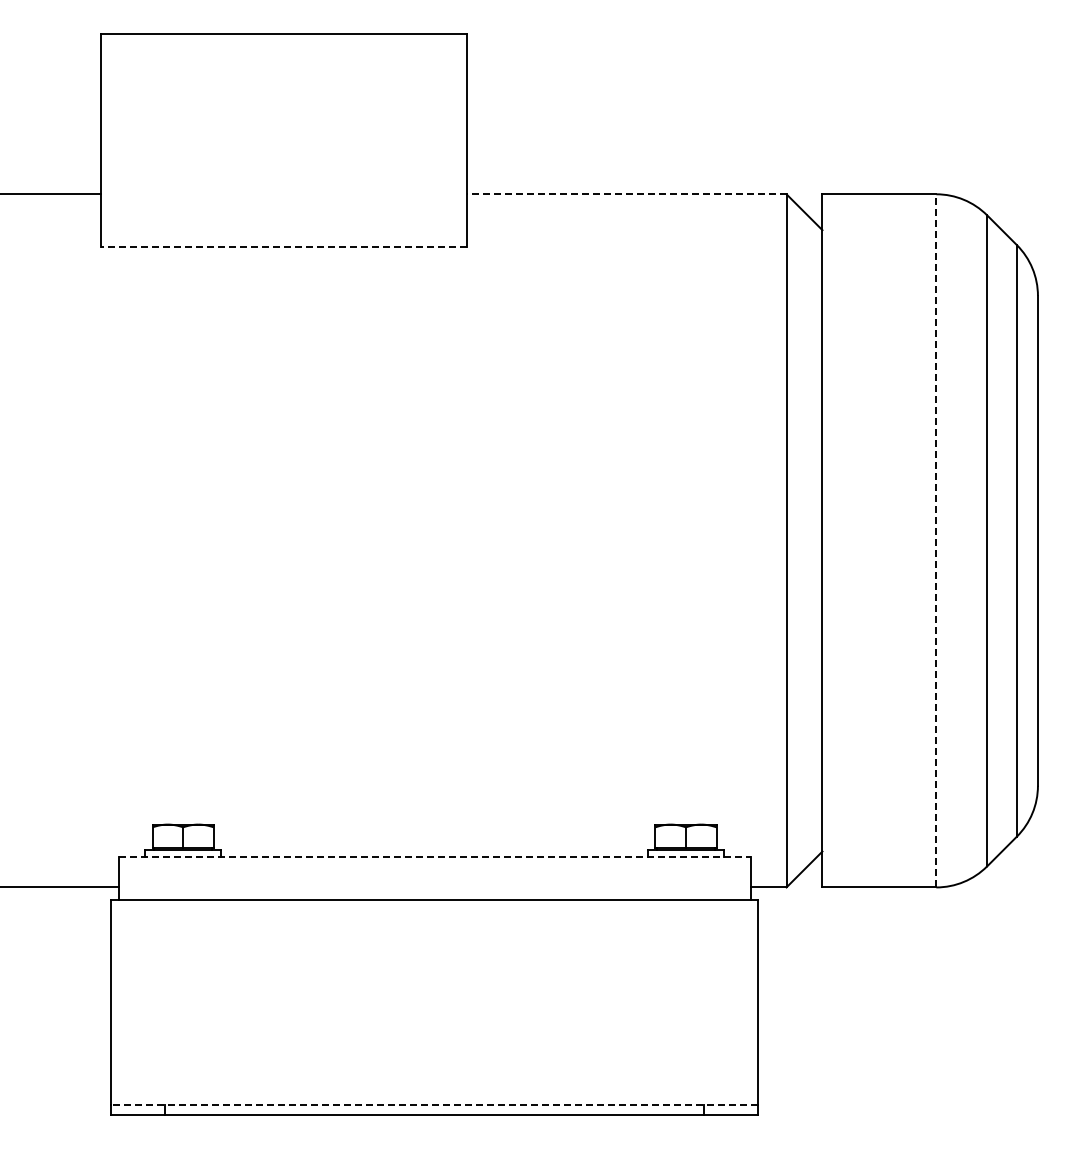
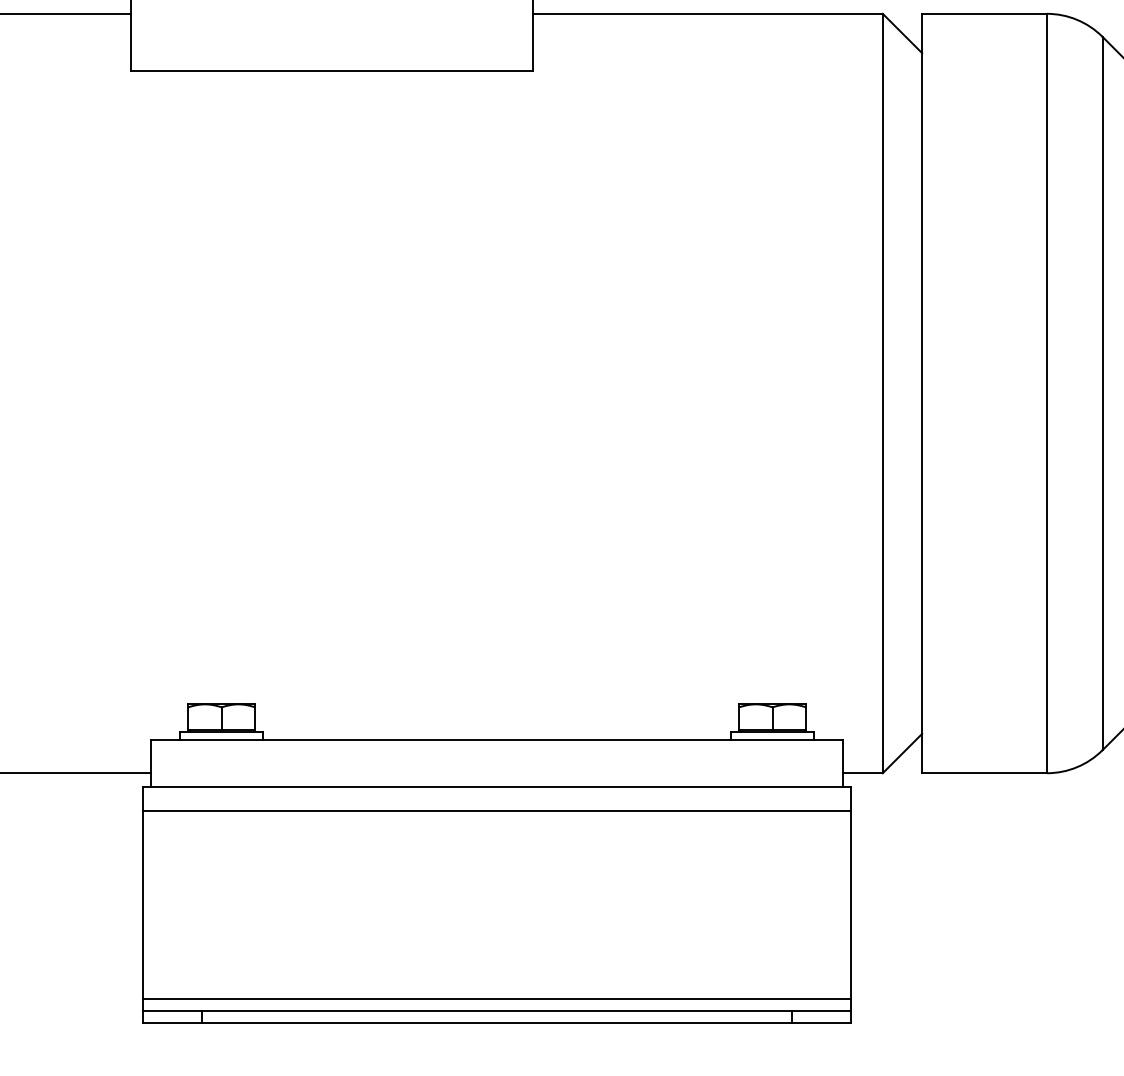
line: (626, 194) -> (707, 14), dashed -> solid
line: (283, 246) -> (331, 71), dashed -> solid
line: (936, 540) -> (1047, 393), dashed -> solid
line: (435, 856) -> (498, 739), dashed -> solid
line: (434, 921) -> (497, 810), added
line: (434, 1093) -> (497, 998), added
line: (434, 1104) -> (497, 1011), dashed -> solid

